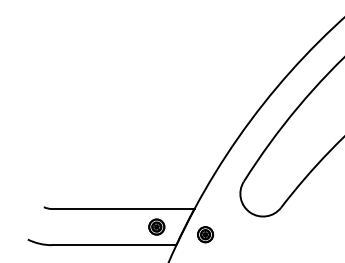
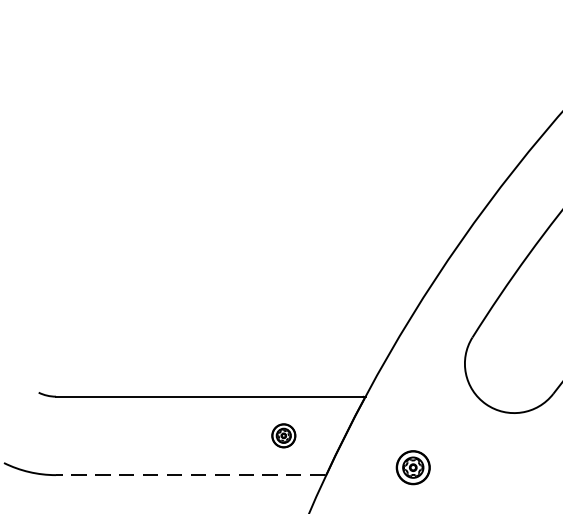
part: (156, 226) -> (283, 434), size x0.7
part: (205, 234) -> (413, 467), moved
line: (113, 245) -> (189, 475), solid -> dashed

